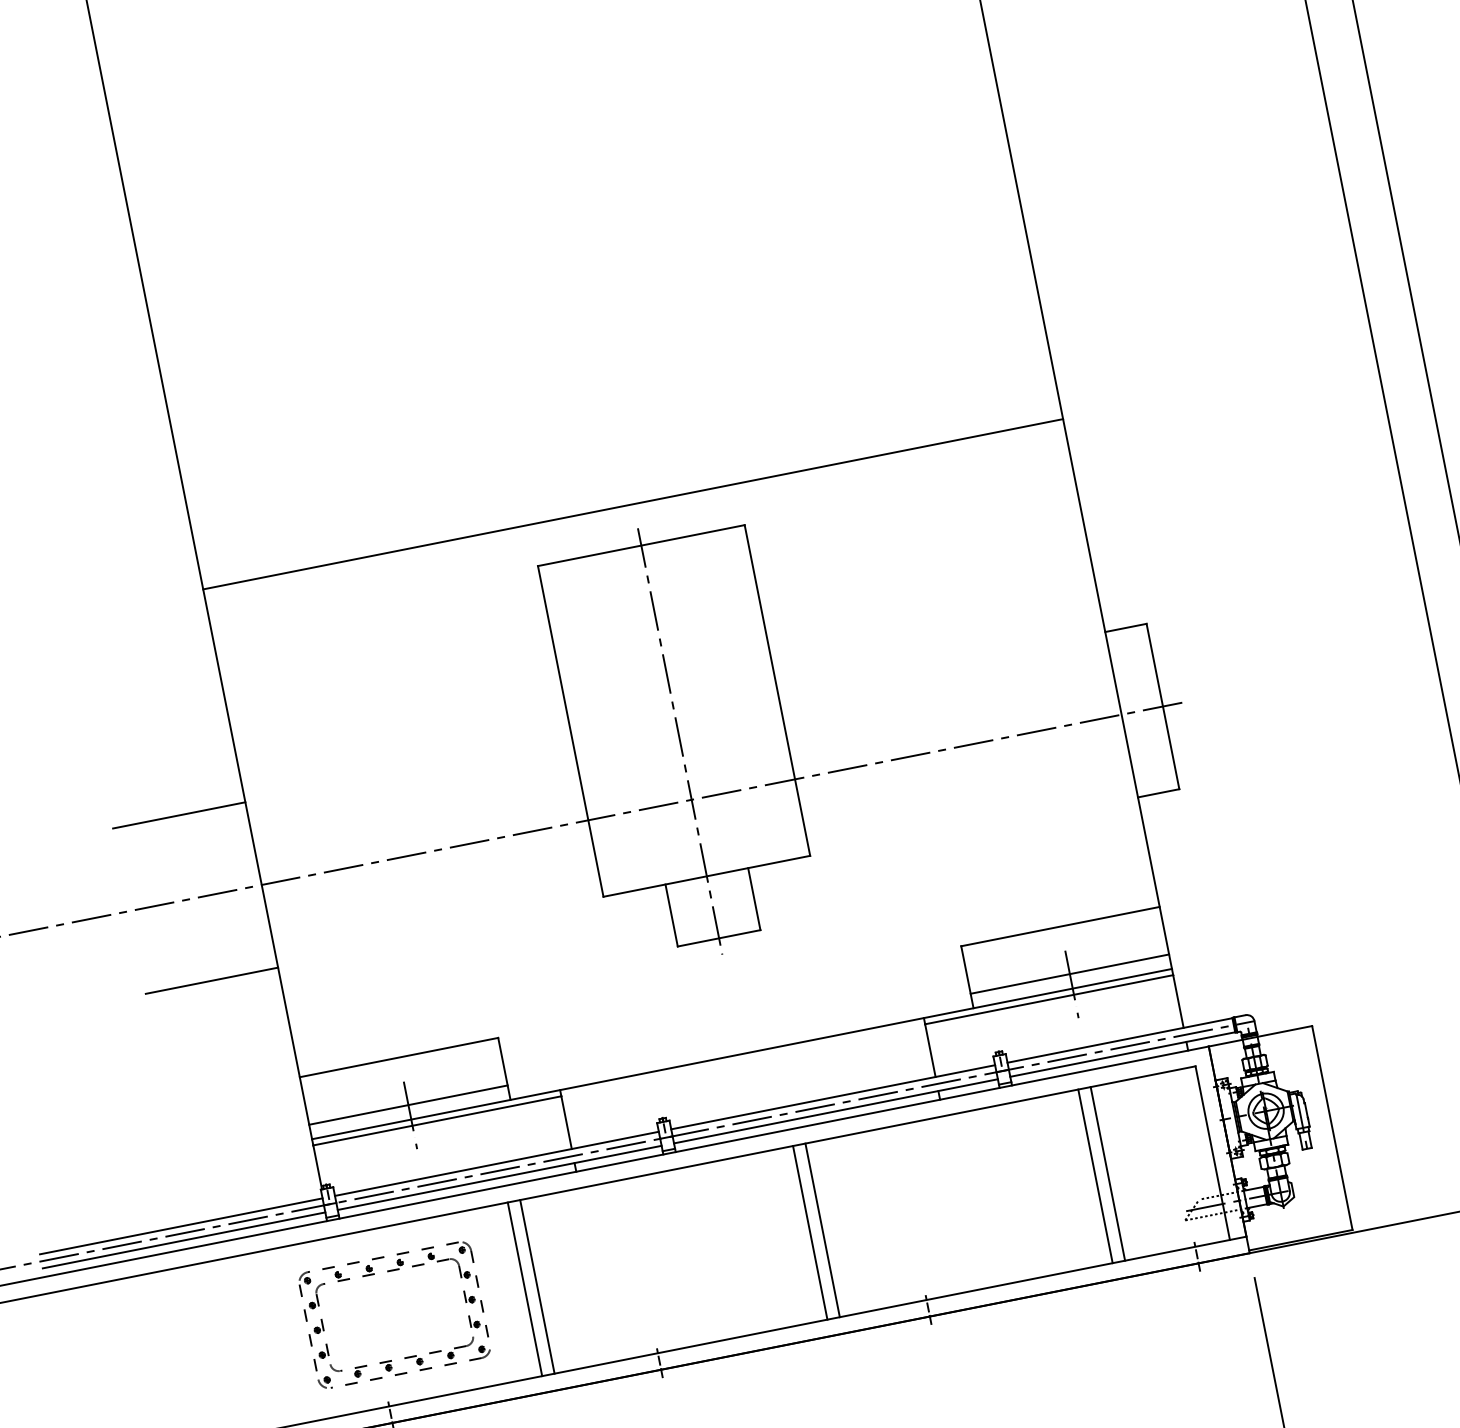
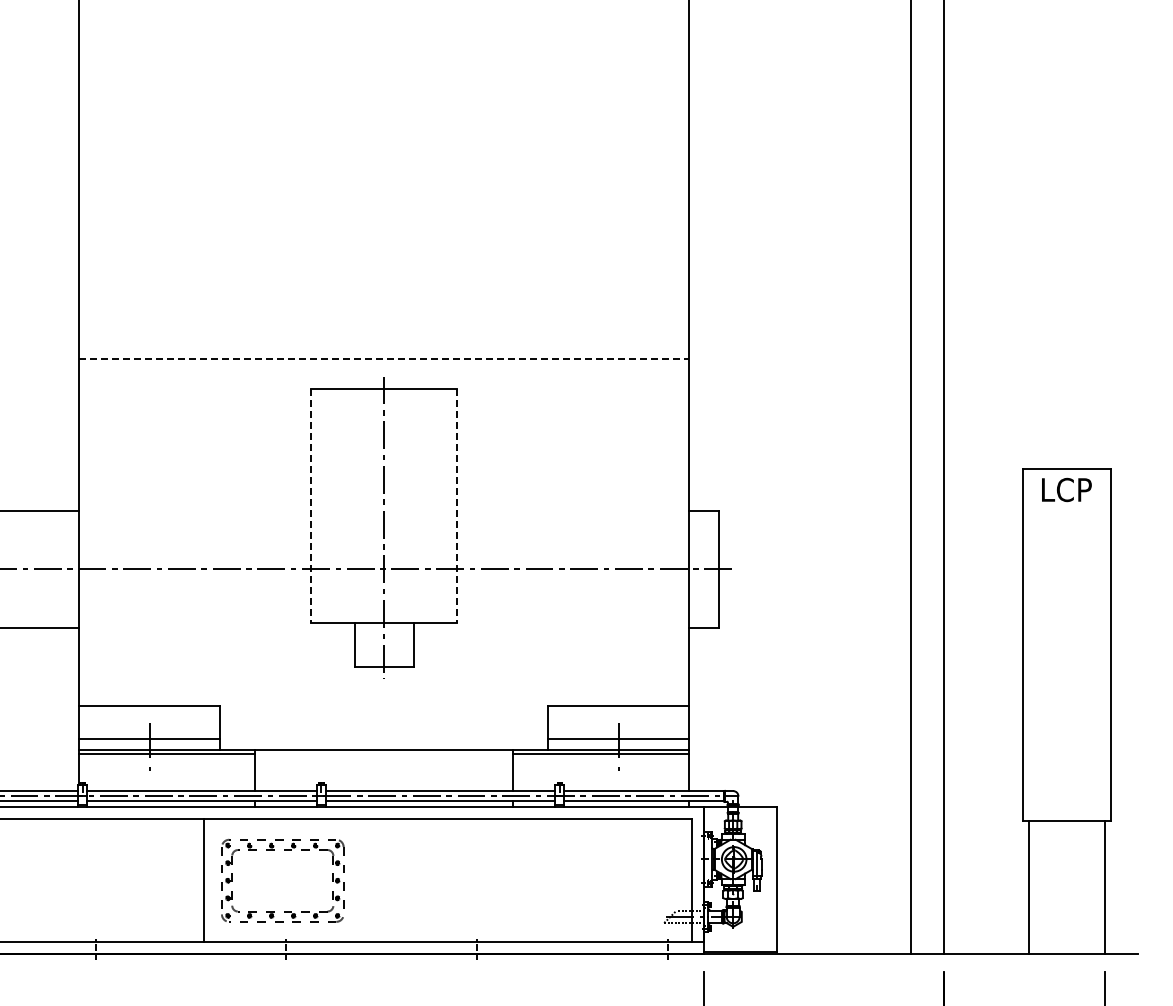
line: (633, 504) -> (384, 359), solid -> dashed
line: (777, 691) -> (457, 506), solid -> dashed
line: (570, 732) -> (310, 506), solid -> dashed
line: (1107, 1173) -> (617, 880), removed
line: (1094, 1176) -> (608, 880), removed
line: (822, 1229) -> (415, 880), removed
line: (810, 1232) -> (406, 880), removed
part: (388, 1271) -> (284, 850), moved
line: (536, 1286) -> (212, 880), removed

